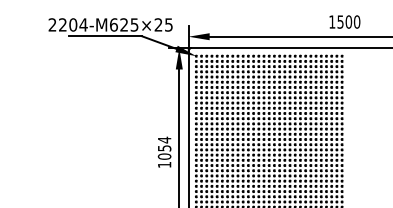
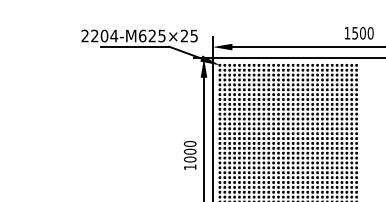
text: (163, 143) -> (189, 147), 1054 -> 1000

